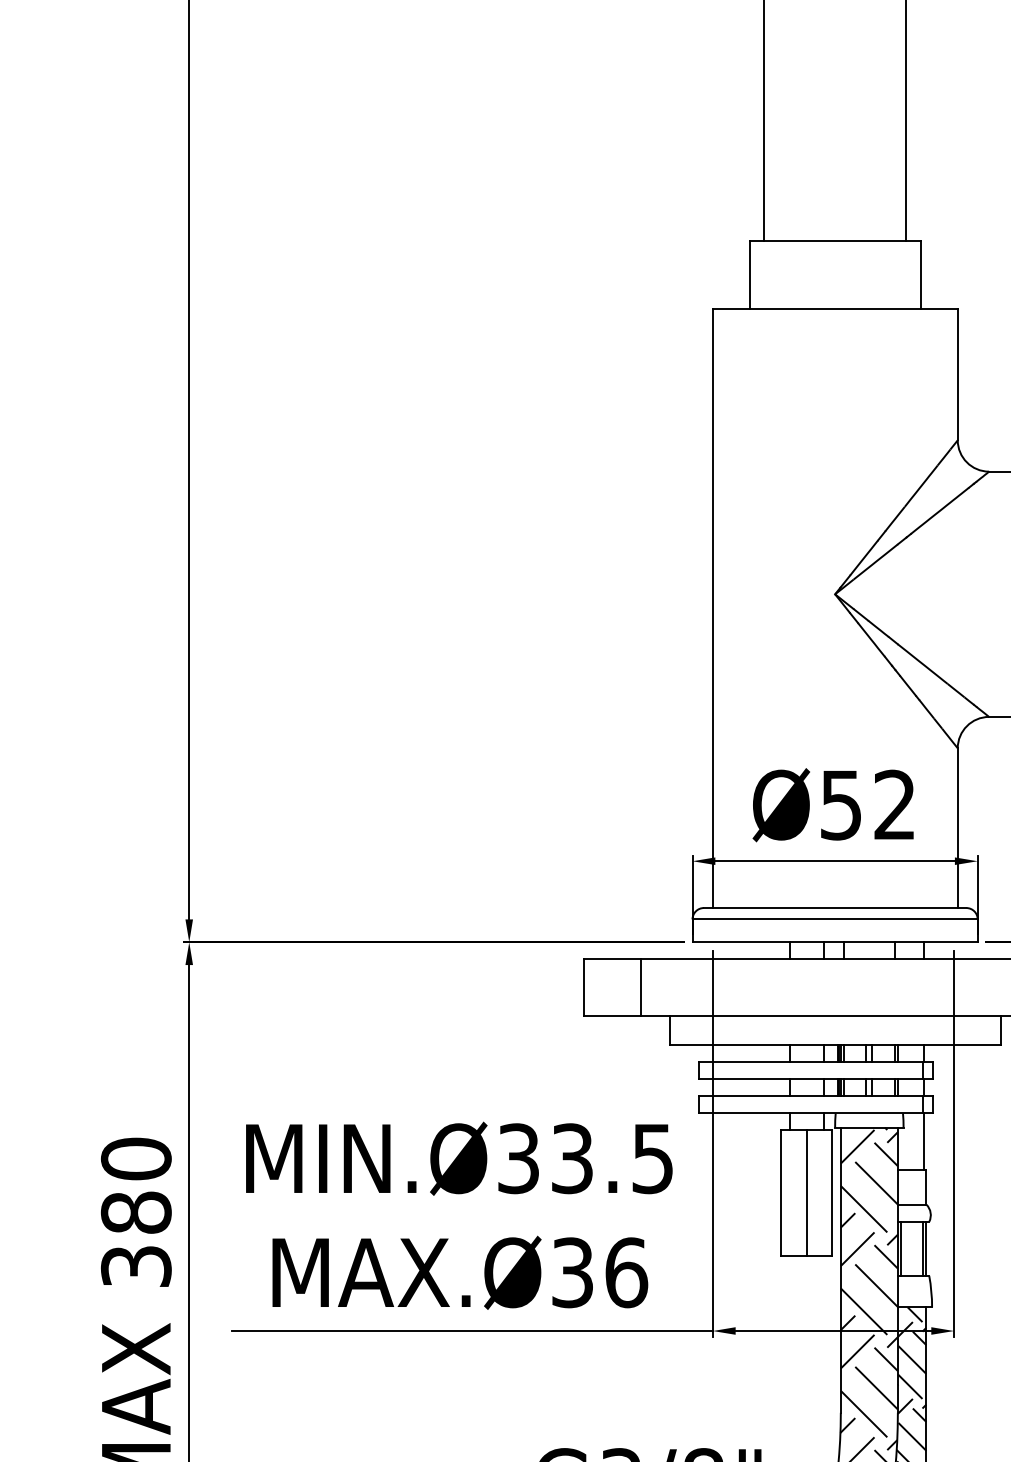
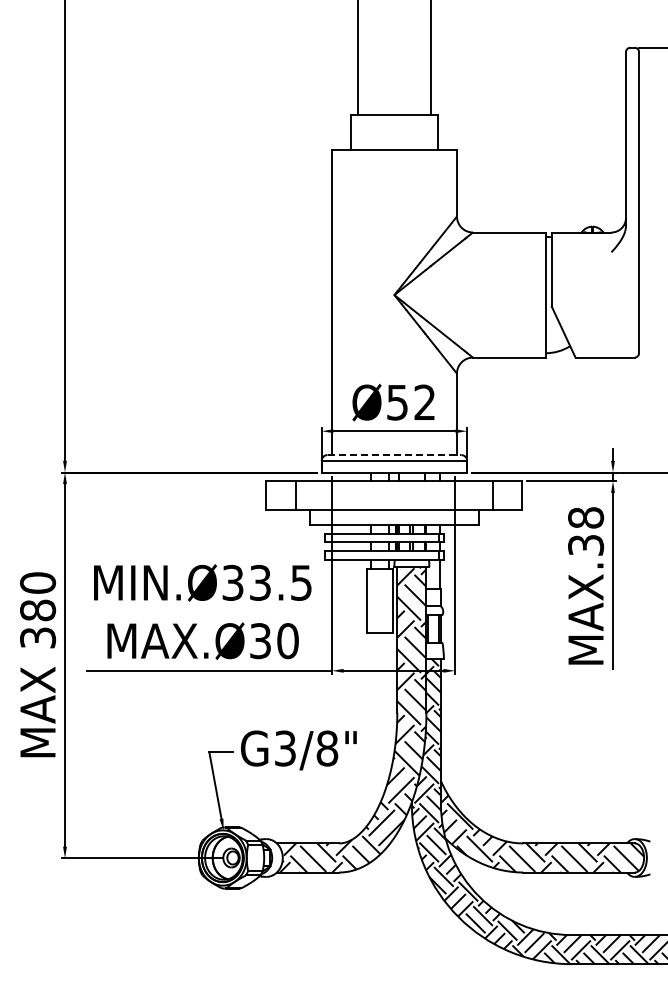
line: (835, 908) -> (394, 455), solid -> dashed
line: (805, 1193) -> (379, 600), removed
text: (627, 1271) -> (288, 640), MAX.Ø36 -> MAX.Ø30

